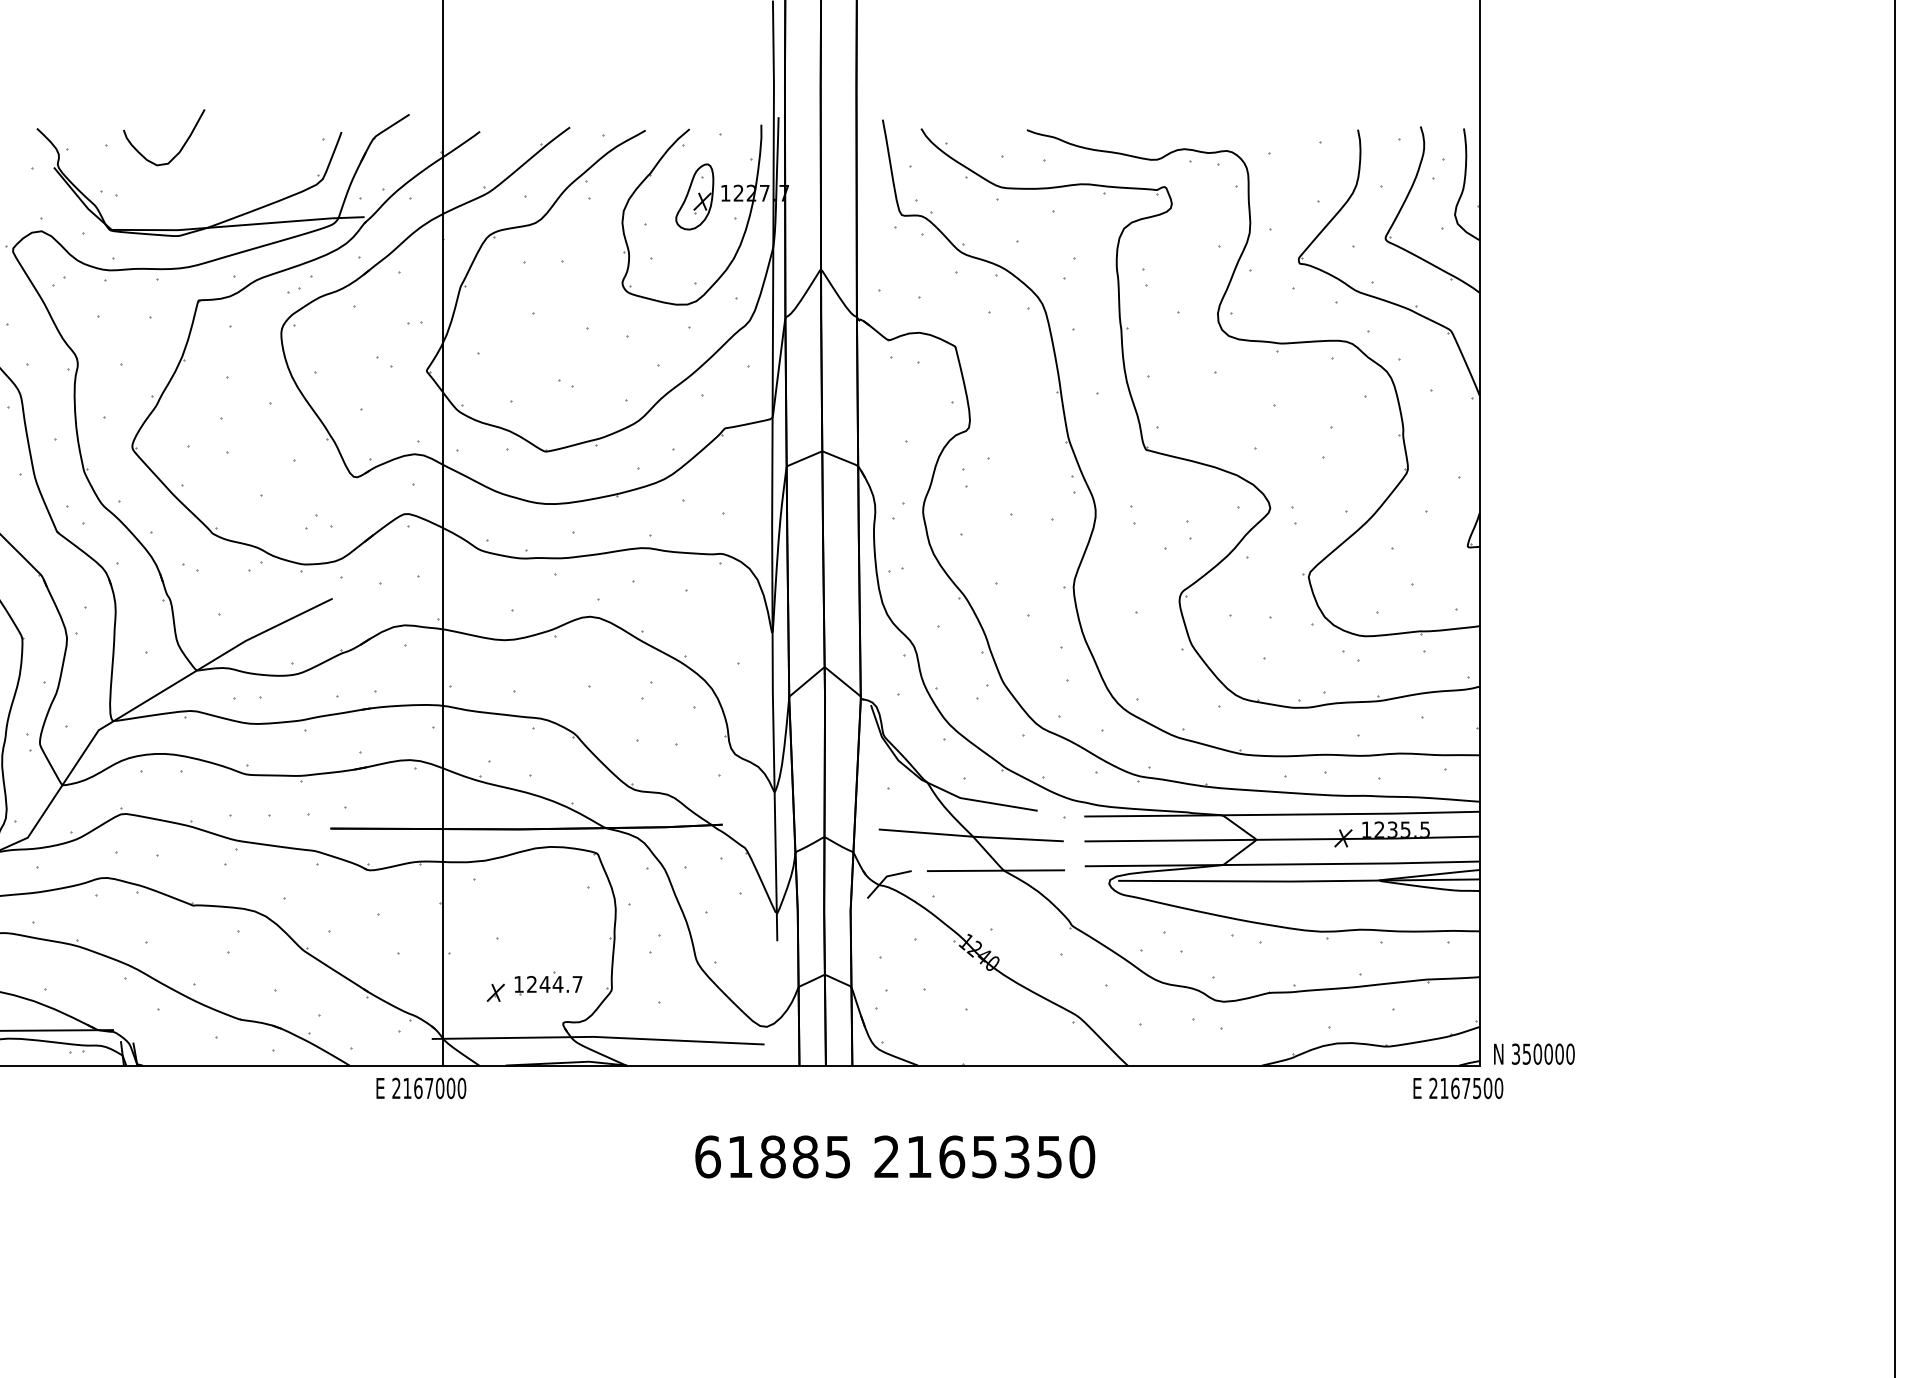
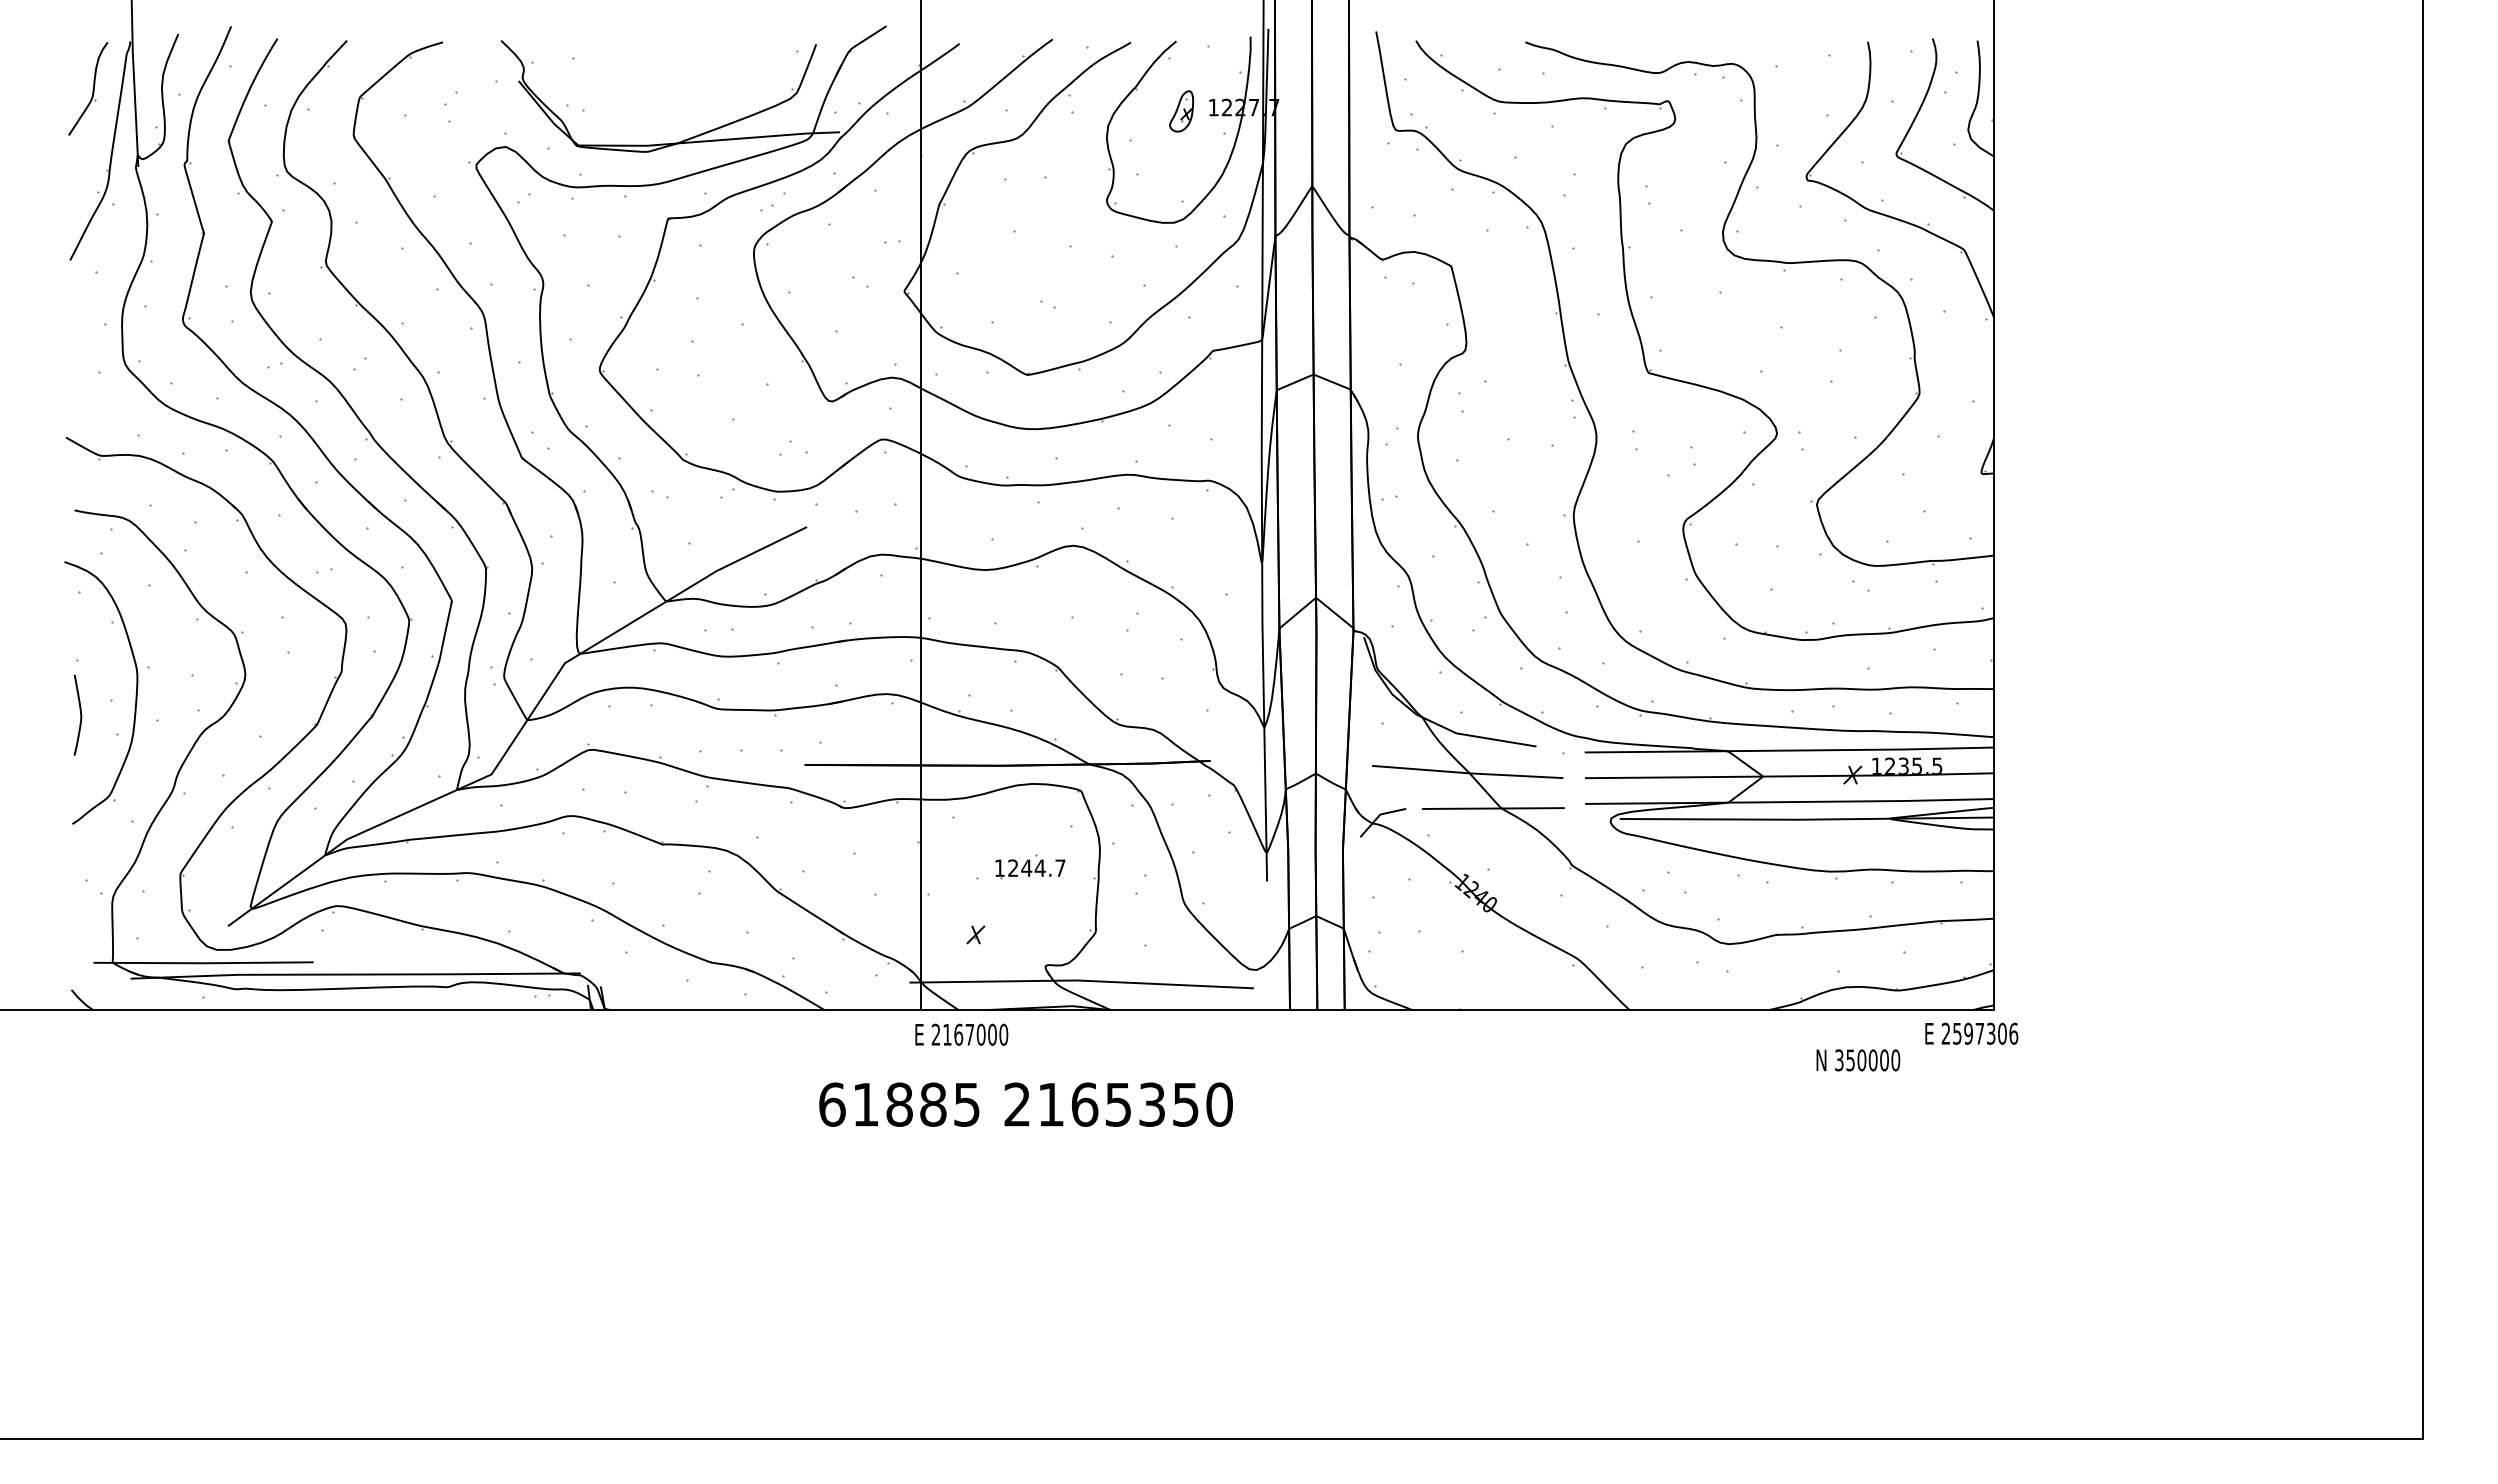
curve: (182, 145) -> (651, 58), removed
part: (694, 197) -> (1181, 111), size x0.6
part: (548, 982) -> (1030, 866), moved
text: (1534, 1054) -> (1858, 1060), moved
text: (421, 1088) -> (961, 1034), moved
text: (1471, 1088) -> (1985, 1033), 2167500 -> 2597306
text: (894, 1156) -> (1025, 1104), moved

